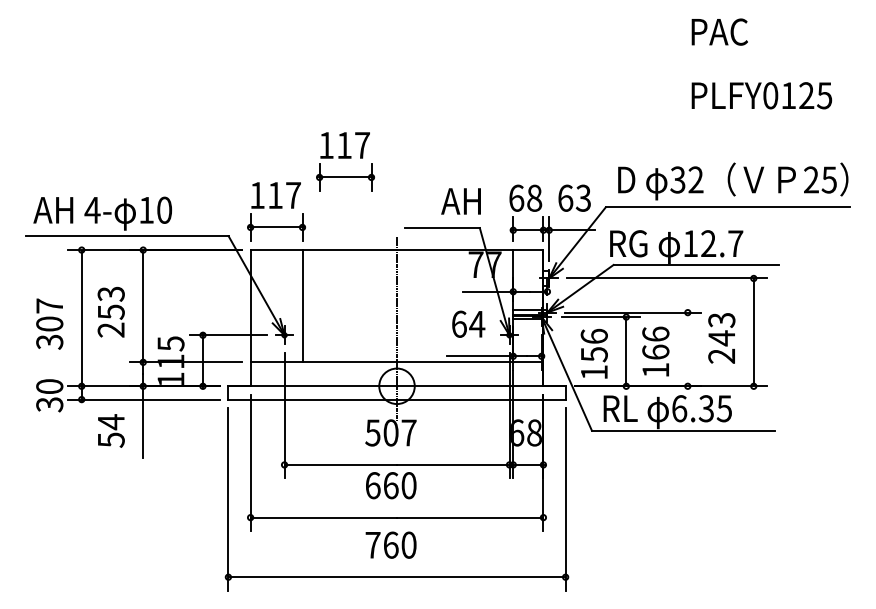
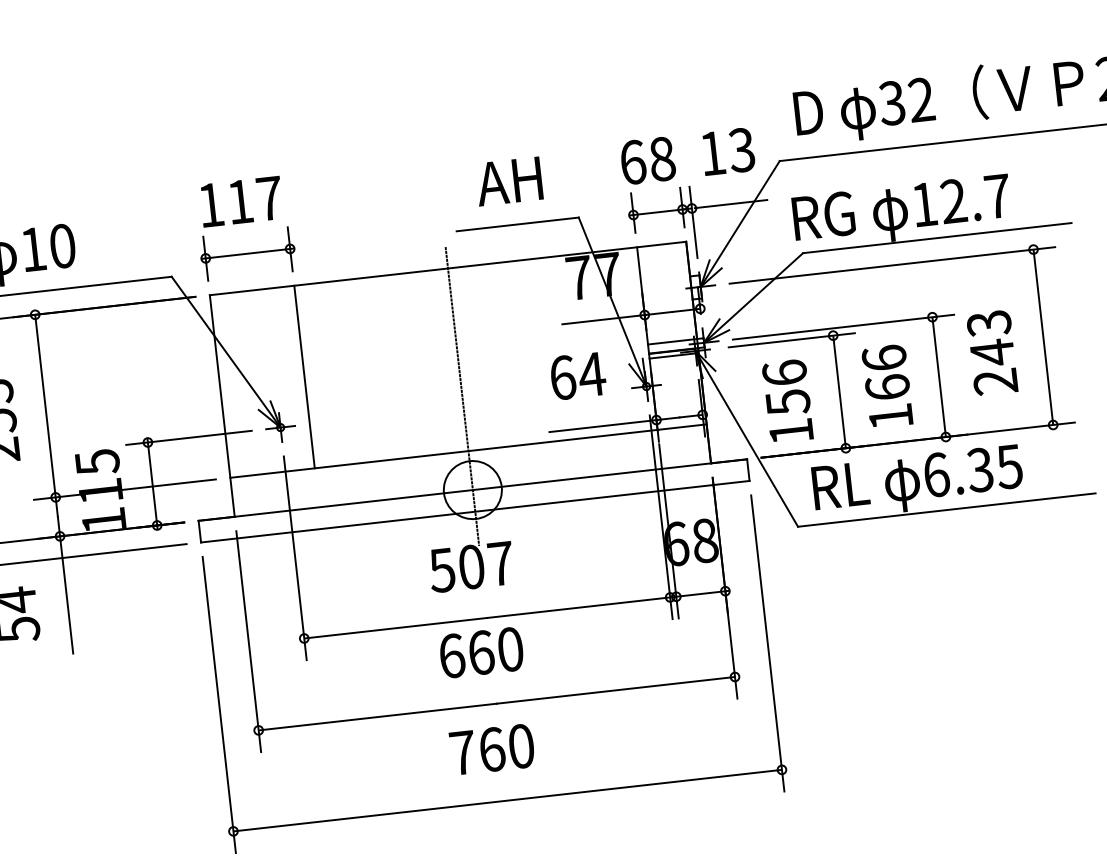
part: (345, 161) -> (348, 133), removed
text: (565, 197) -> (712, 152), 63 -> 13
text: (460, 201) -> (508, 181), moved
line: (687, 349) -> (938, 377), added

